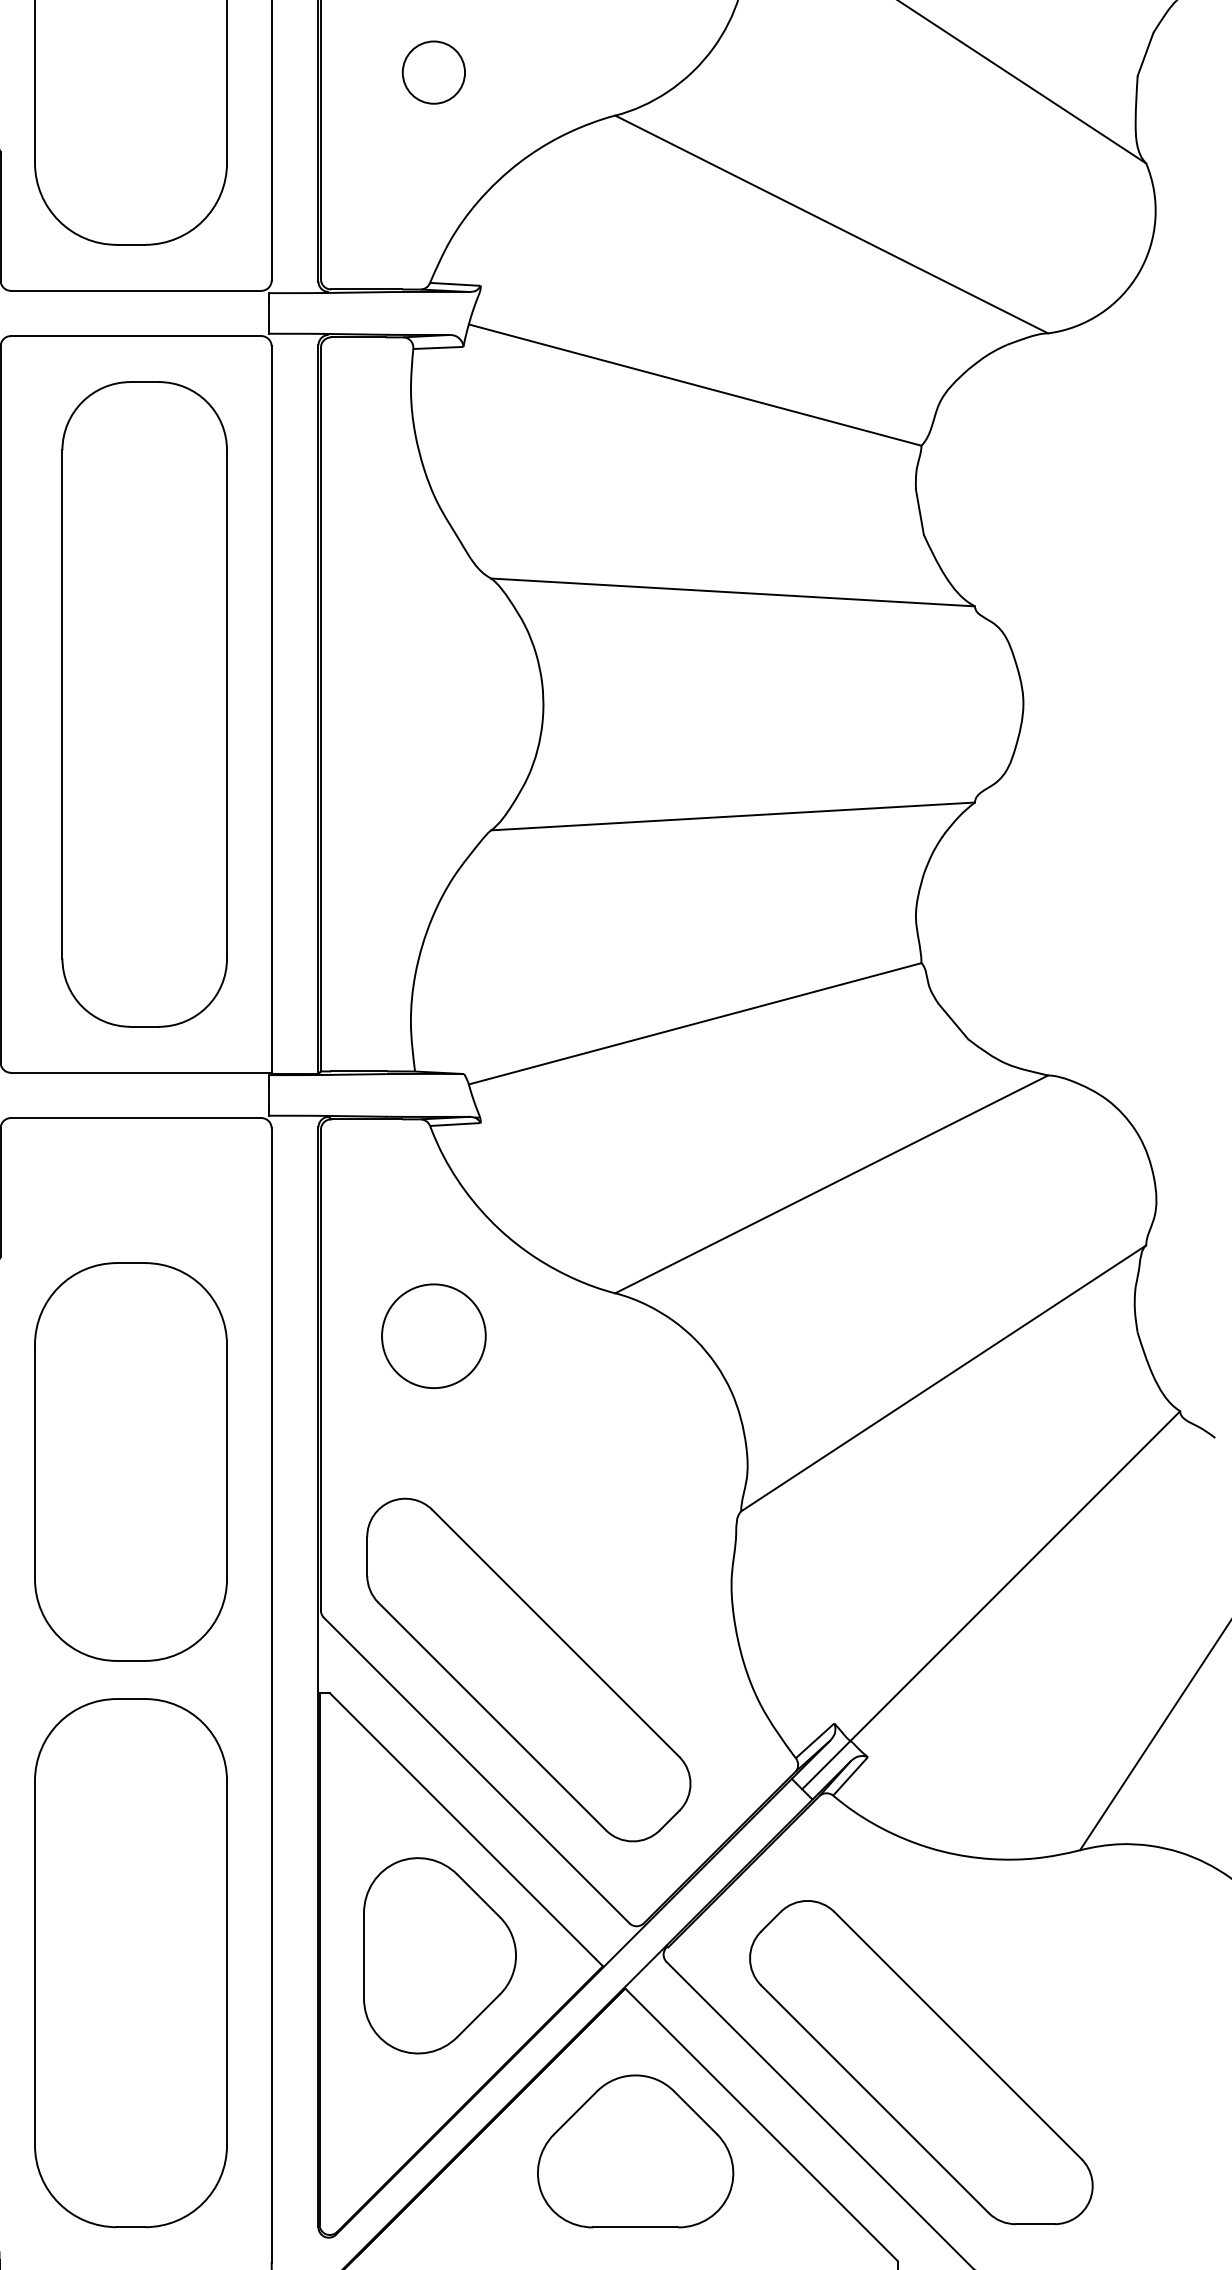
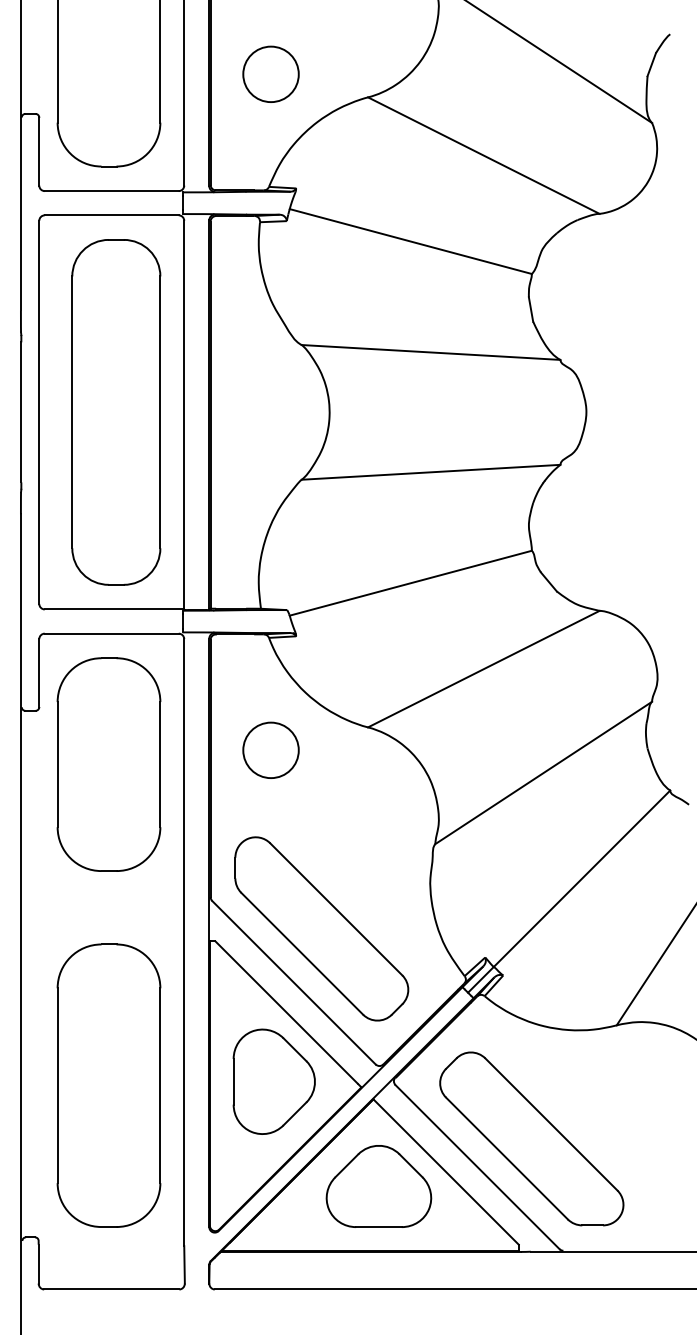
circle: (432, 72) -> (270, 74), size x1.67
part: (130, 1461) -> (108, 764), moved

